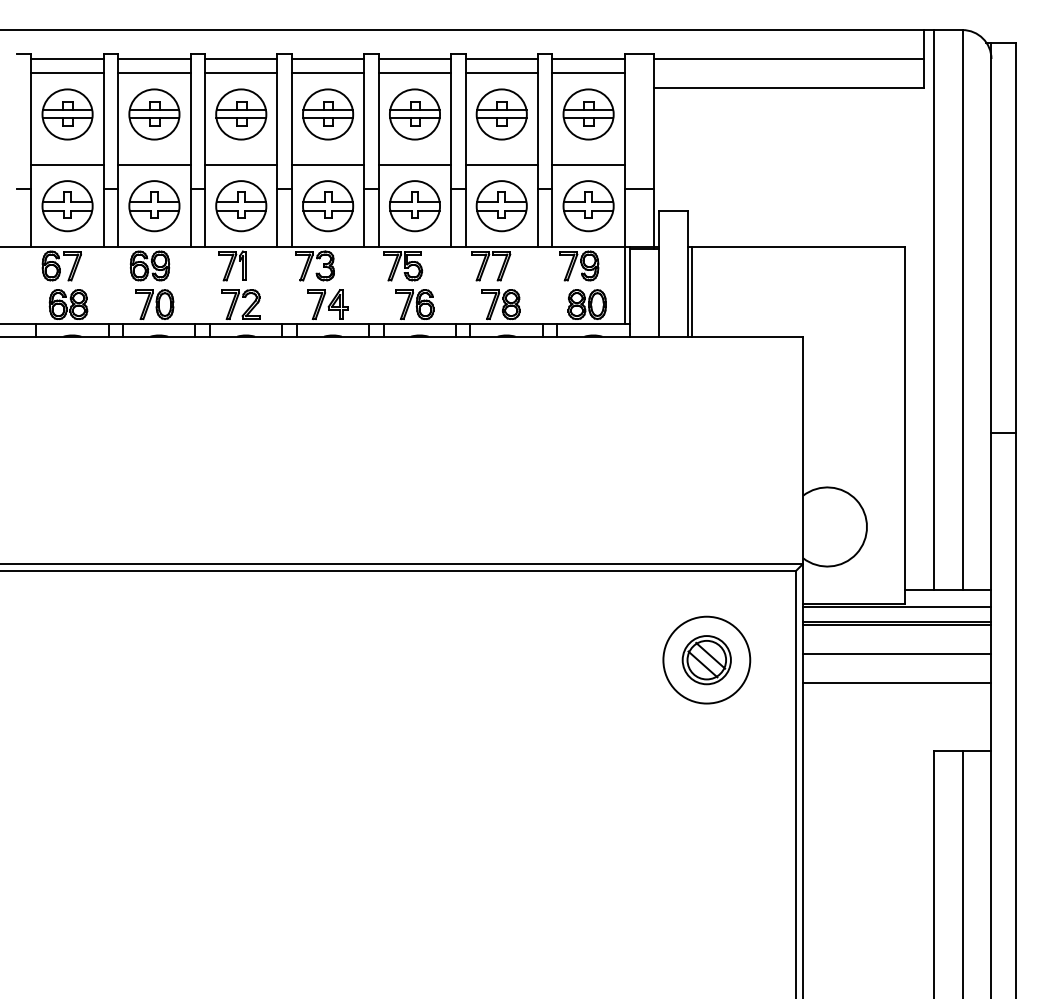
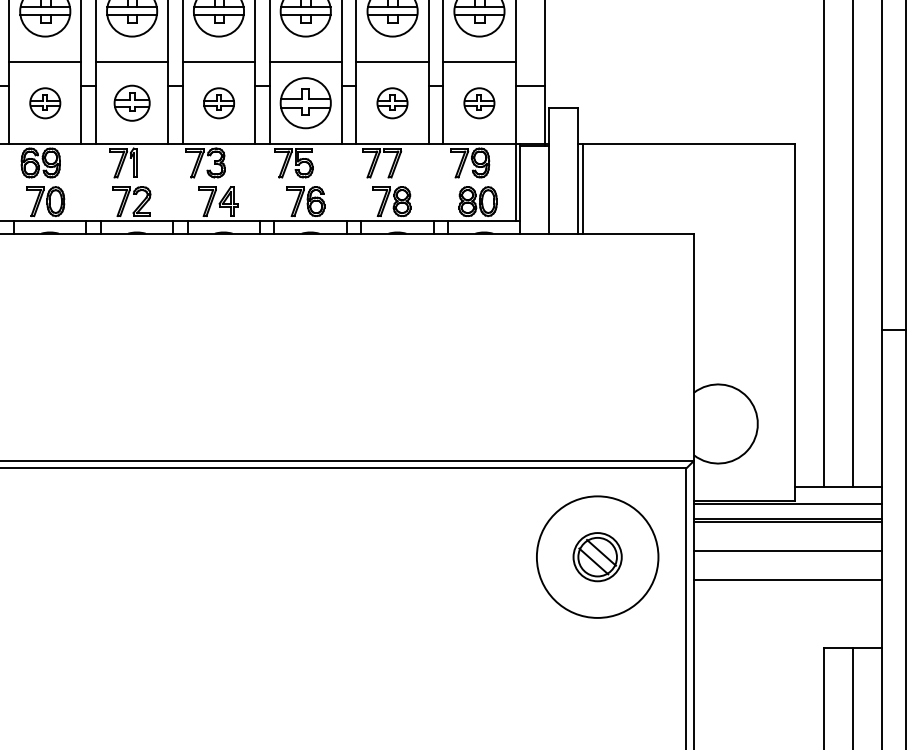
part: (154, 206) -> (45, 103), size x0.6
part: (241, 206) -> (132, 103), size x0.7
part: (328, 206) -> (219, 103), size x0.6
part: (501, 206) -> (392, 103), size x0.6
part: (588, 206) -> (479, 103), size x0.6
circle: (706, 659) -> (597, 556), size x1.4

